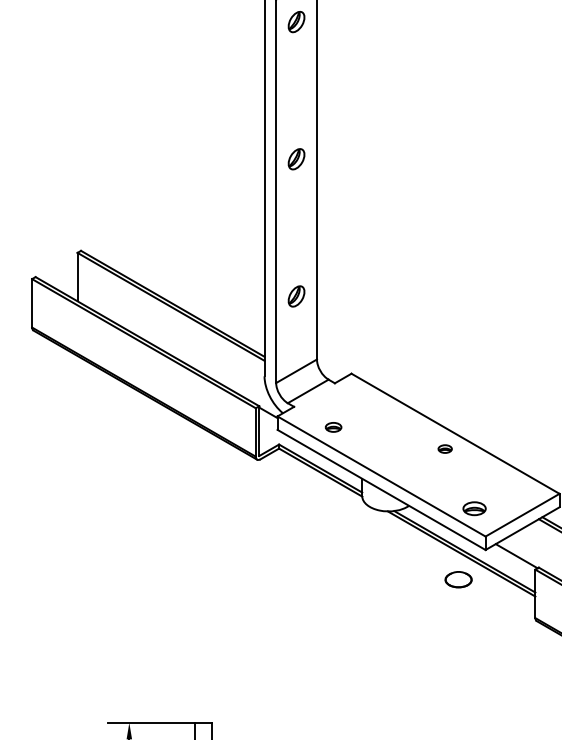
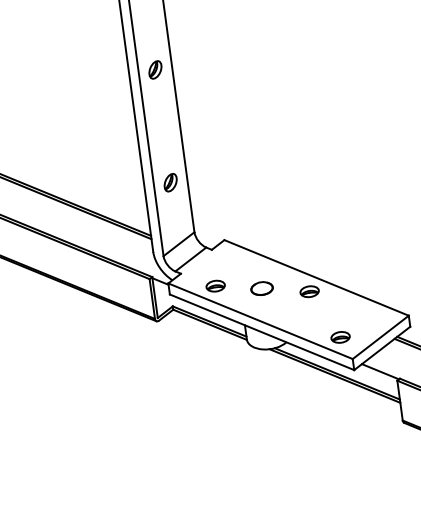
part: (333, 427) -> (215, 286), size x1.43
part: (445, 448) -> (310, 291), size x1.67
part: (458, 579) -> (261, 288), moved

